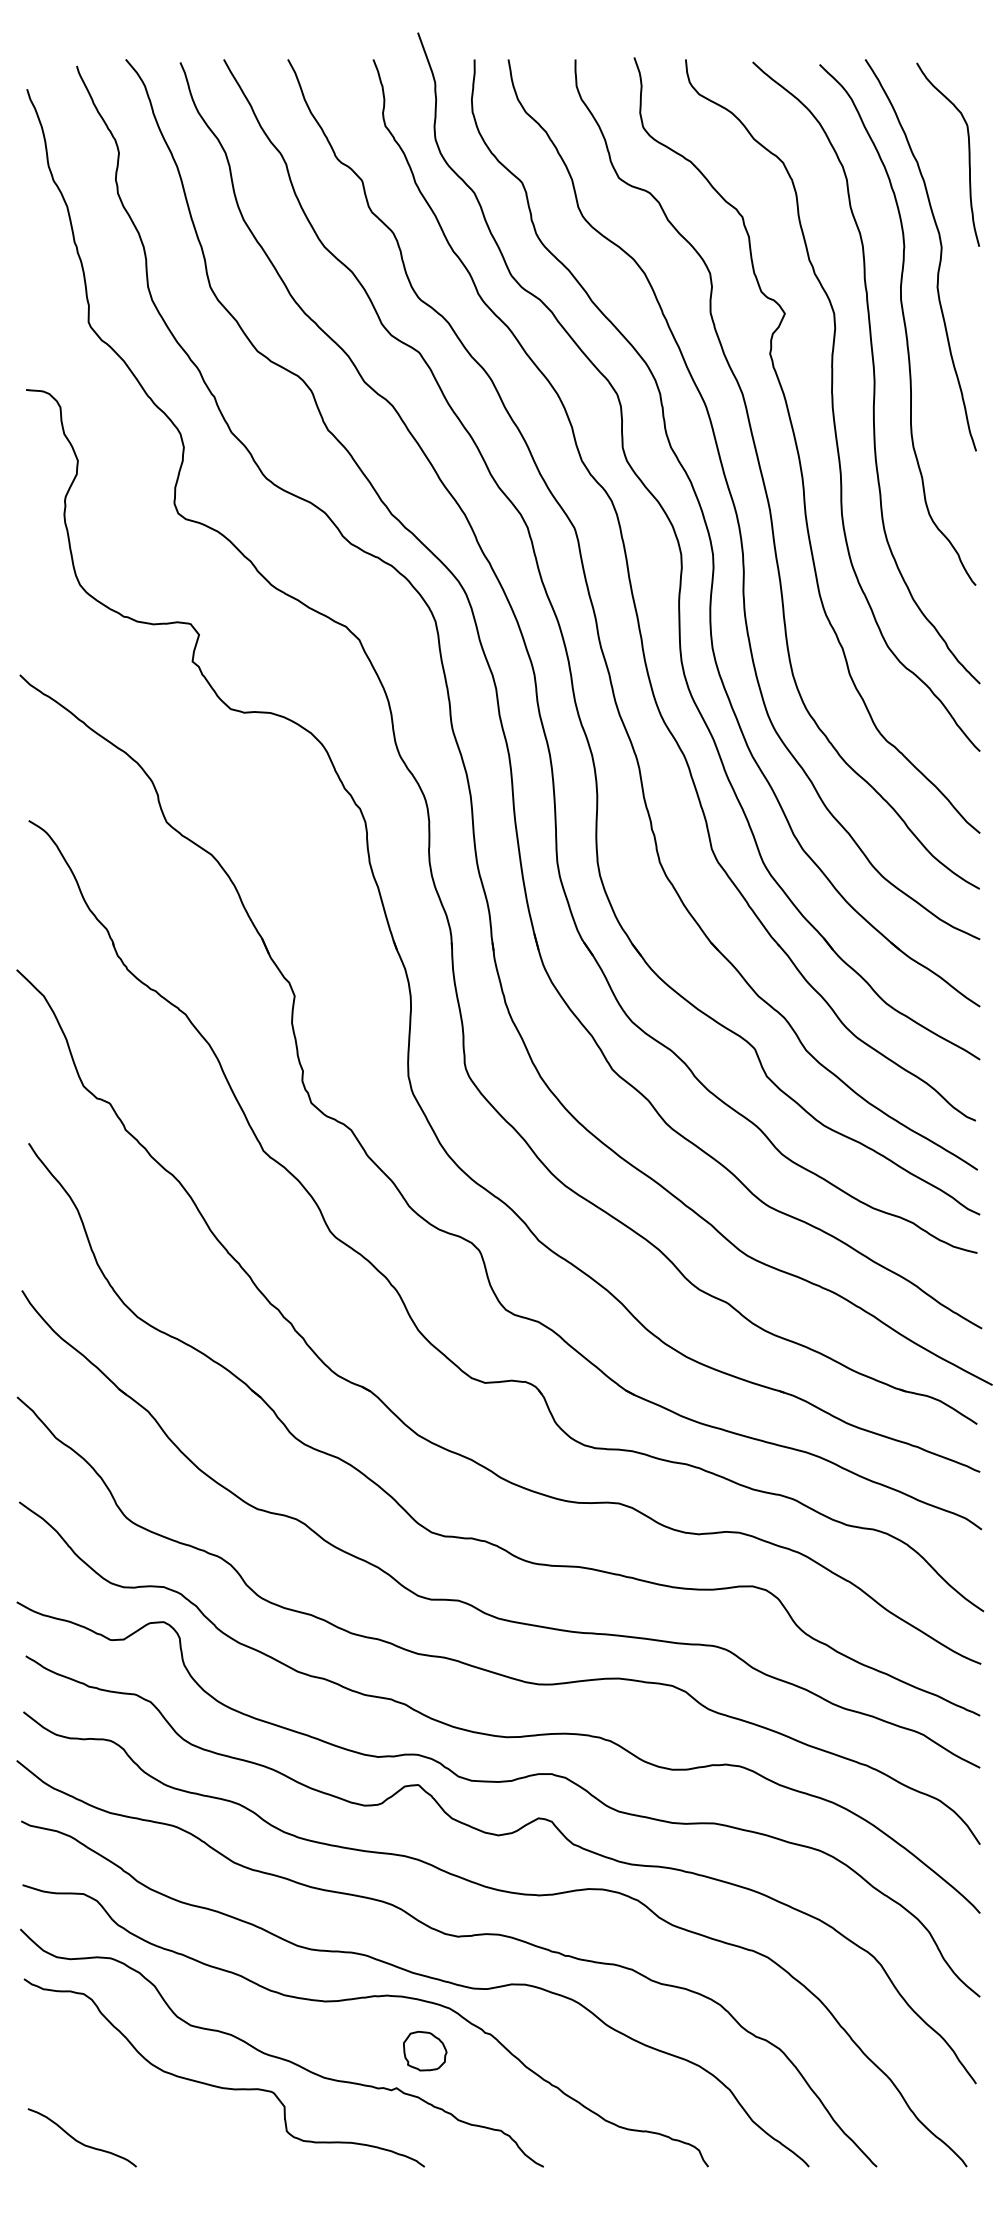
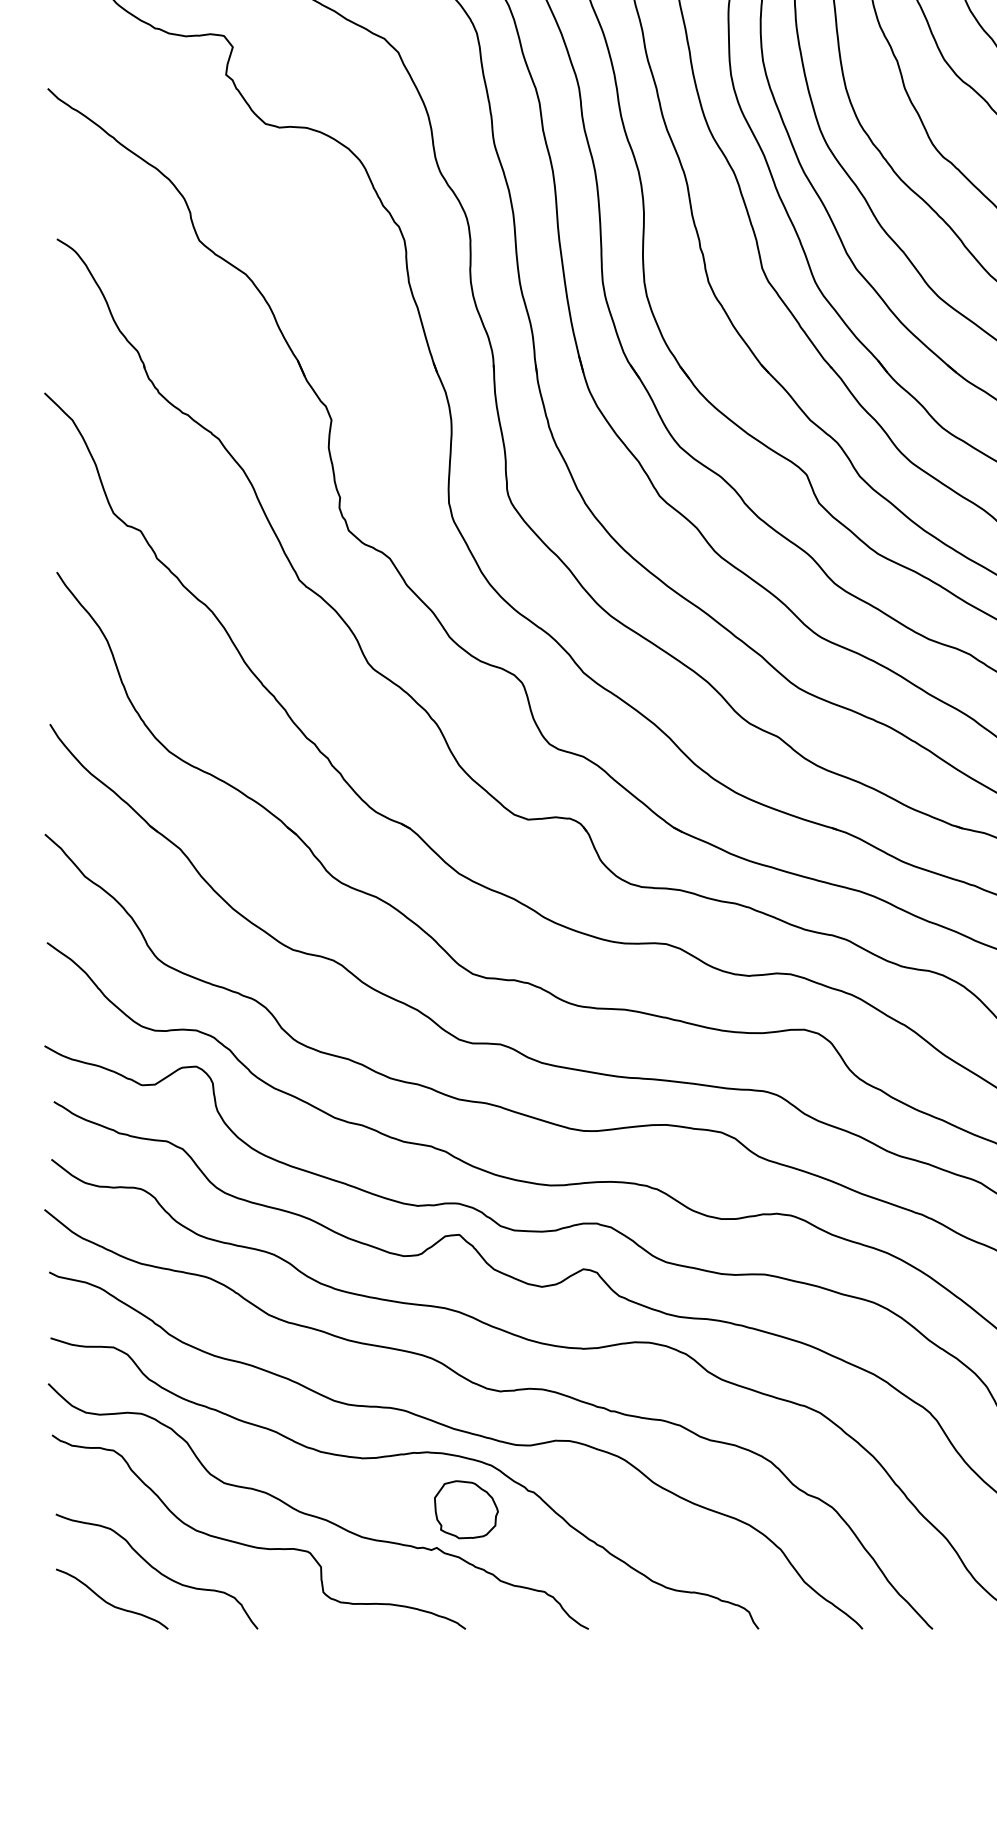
part: (424, 2050) -> (465, 1508), size x1.43
curve: (125, 2111) -> (156, 1571), added

